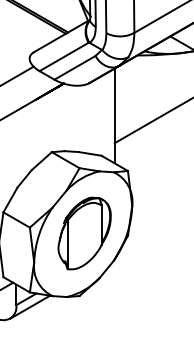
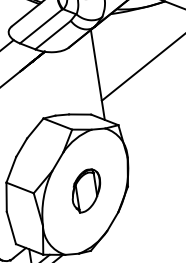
part: (84, 233) -> (86, 190), size x0.6

